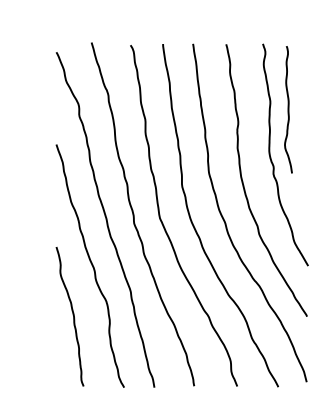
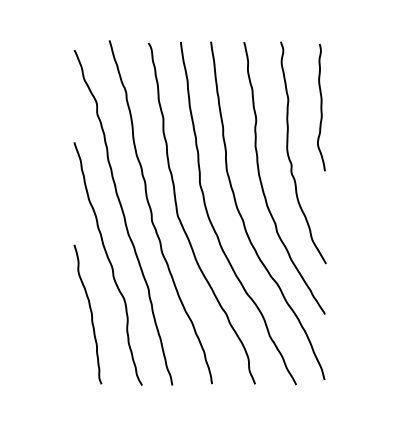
curve: (288, 109) -> (321, 107), moved

